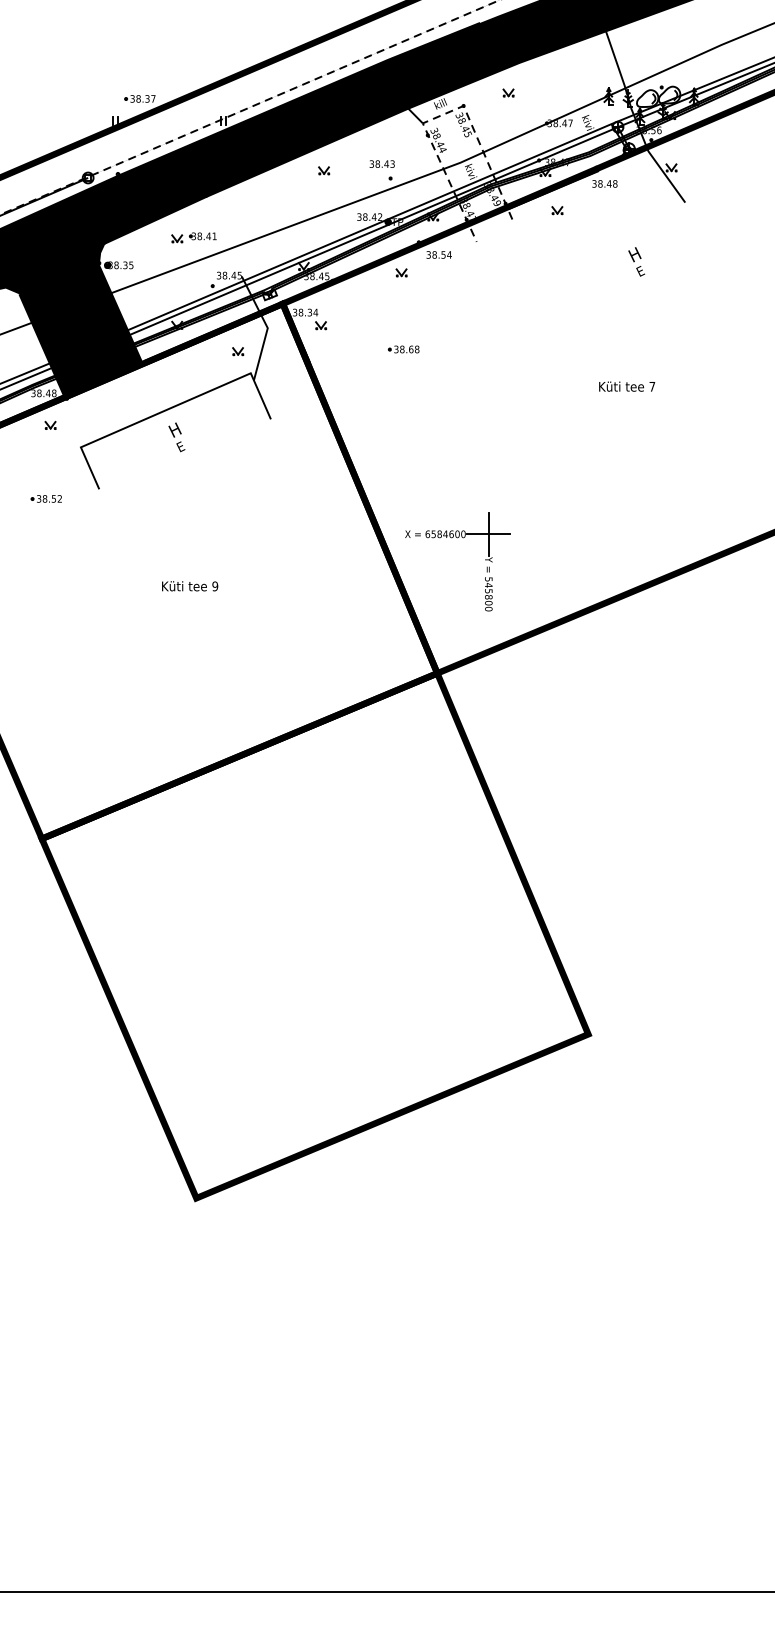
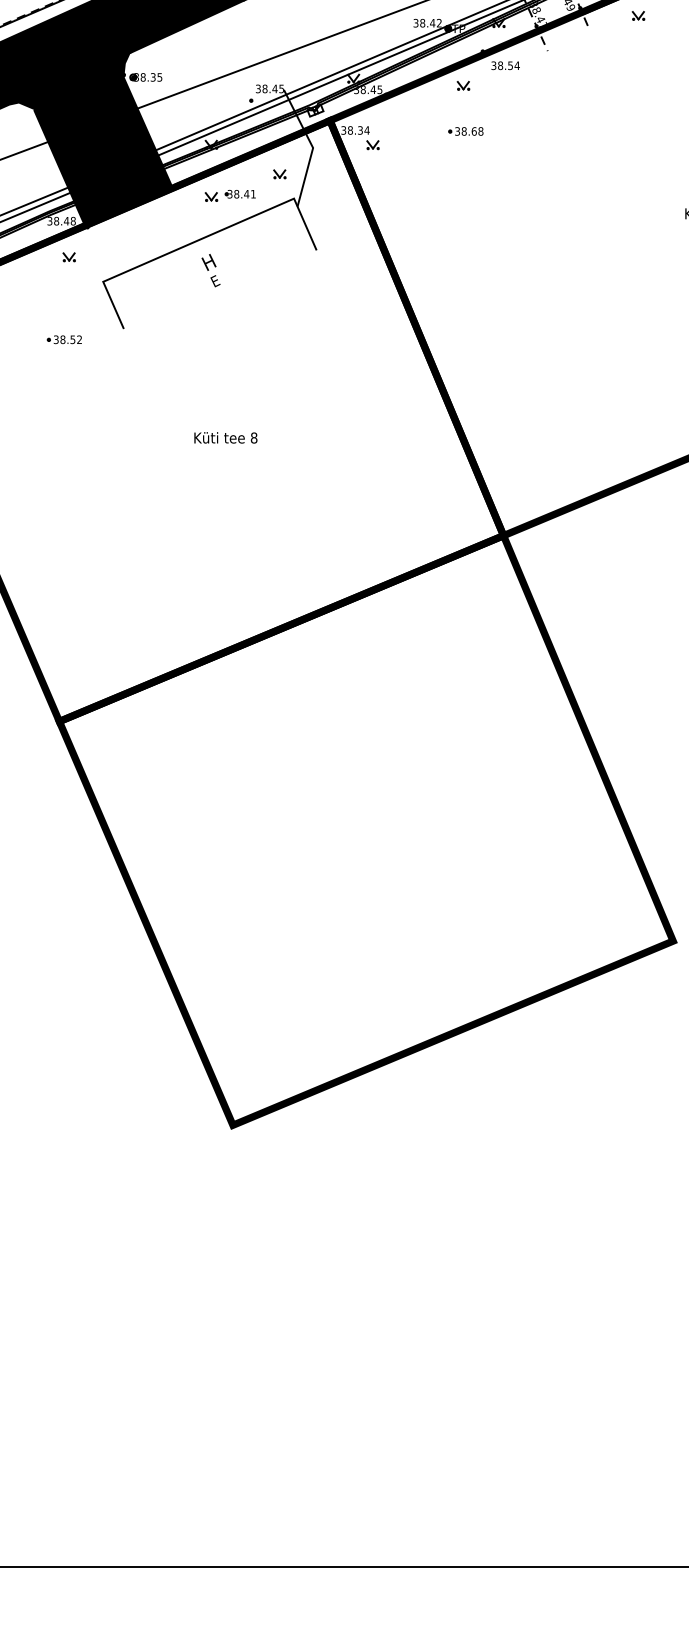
part: (193, 237) -> (229, 195), moved
part: (403, 349) -> (465, 131), moved
part: (457, 538) -> (526, 384), removed
text: (215, 586) -> (254, 438), 9 -> 8

